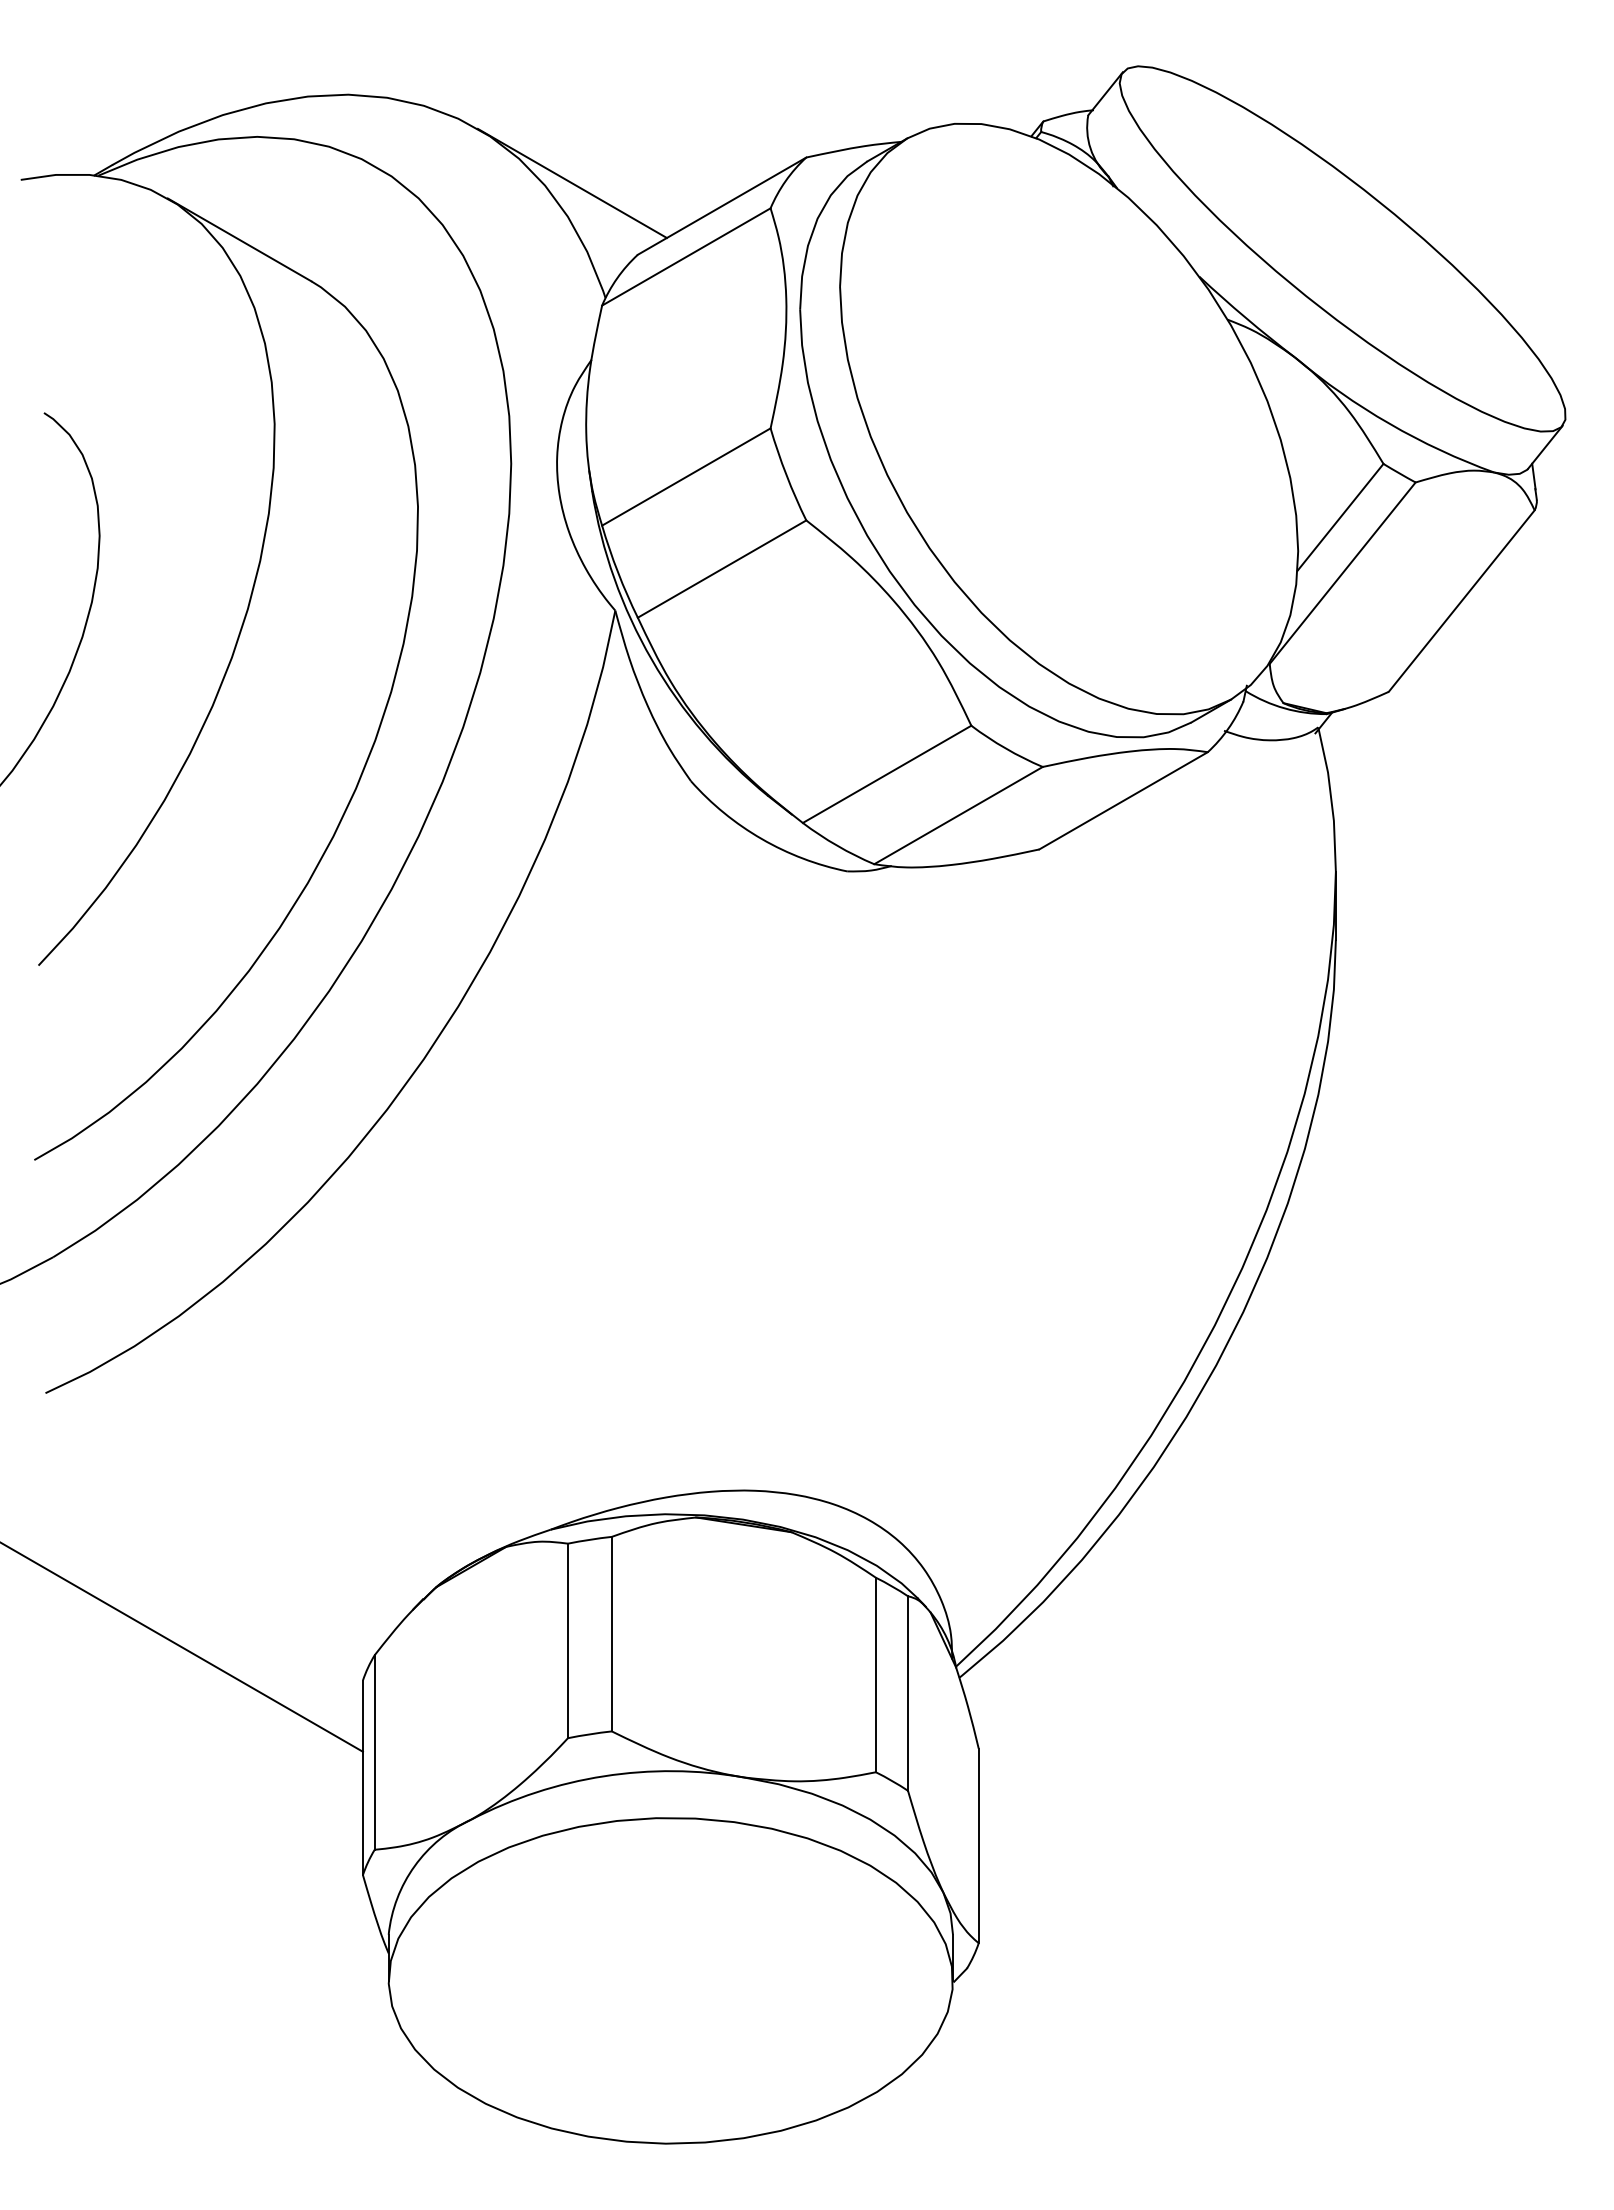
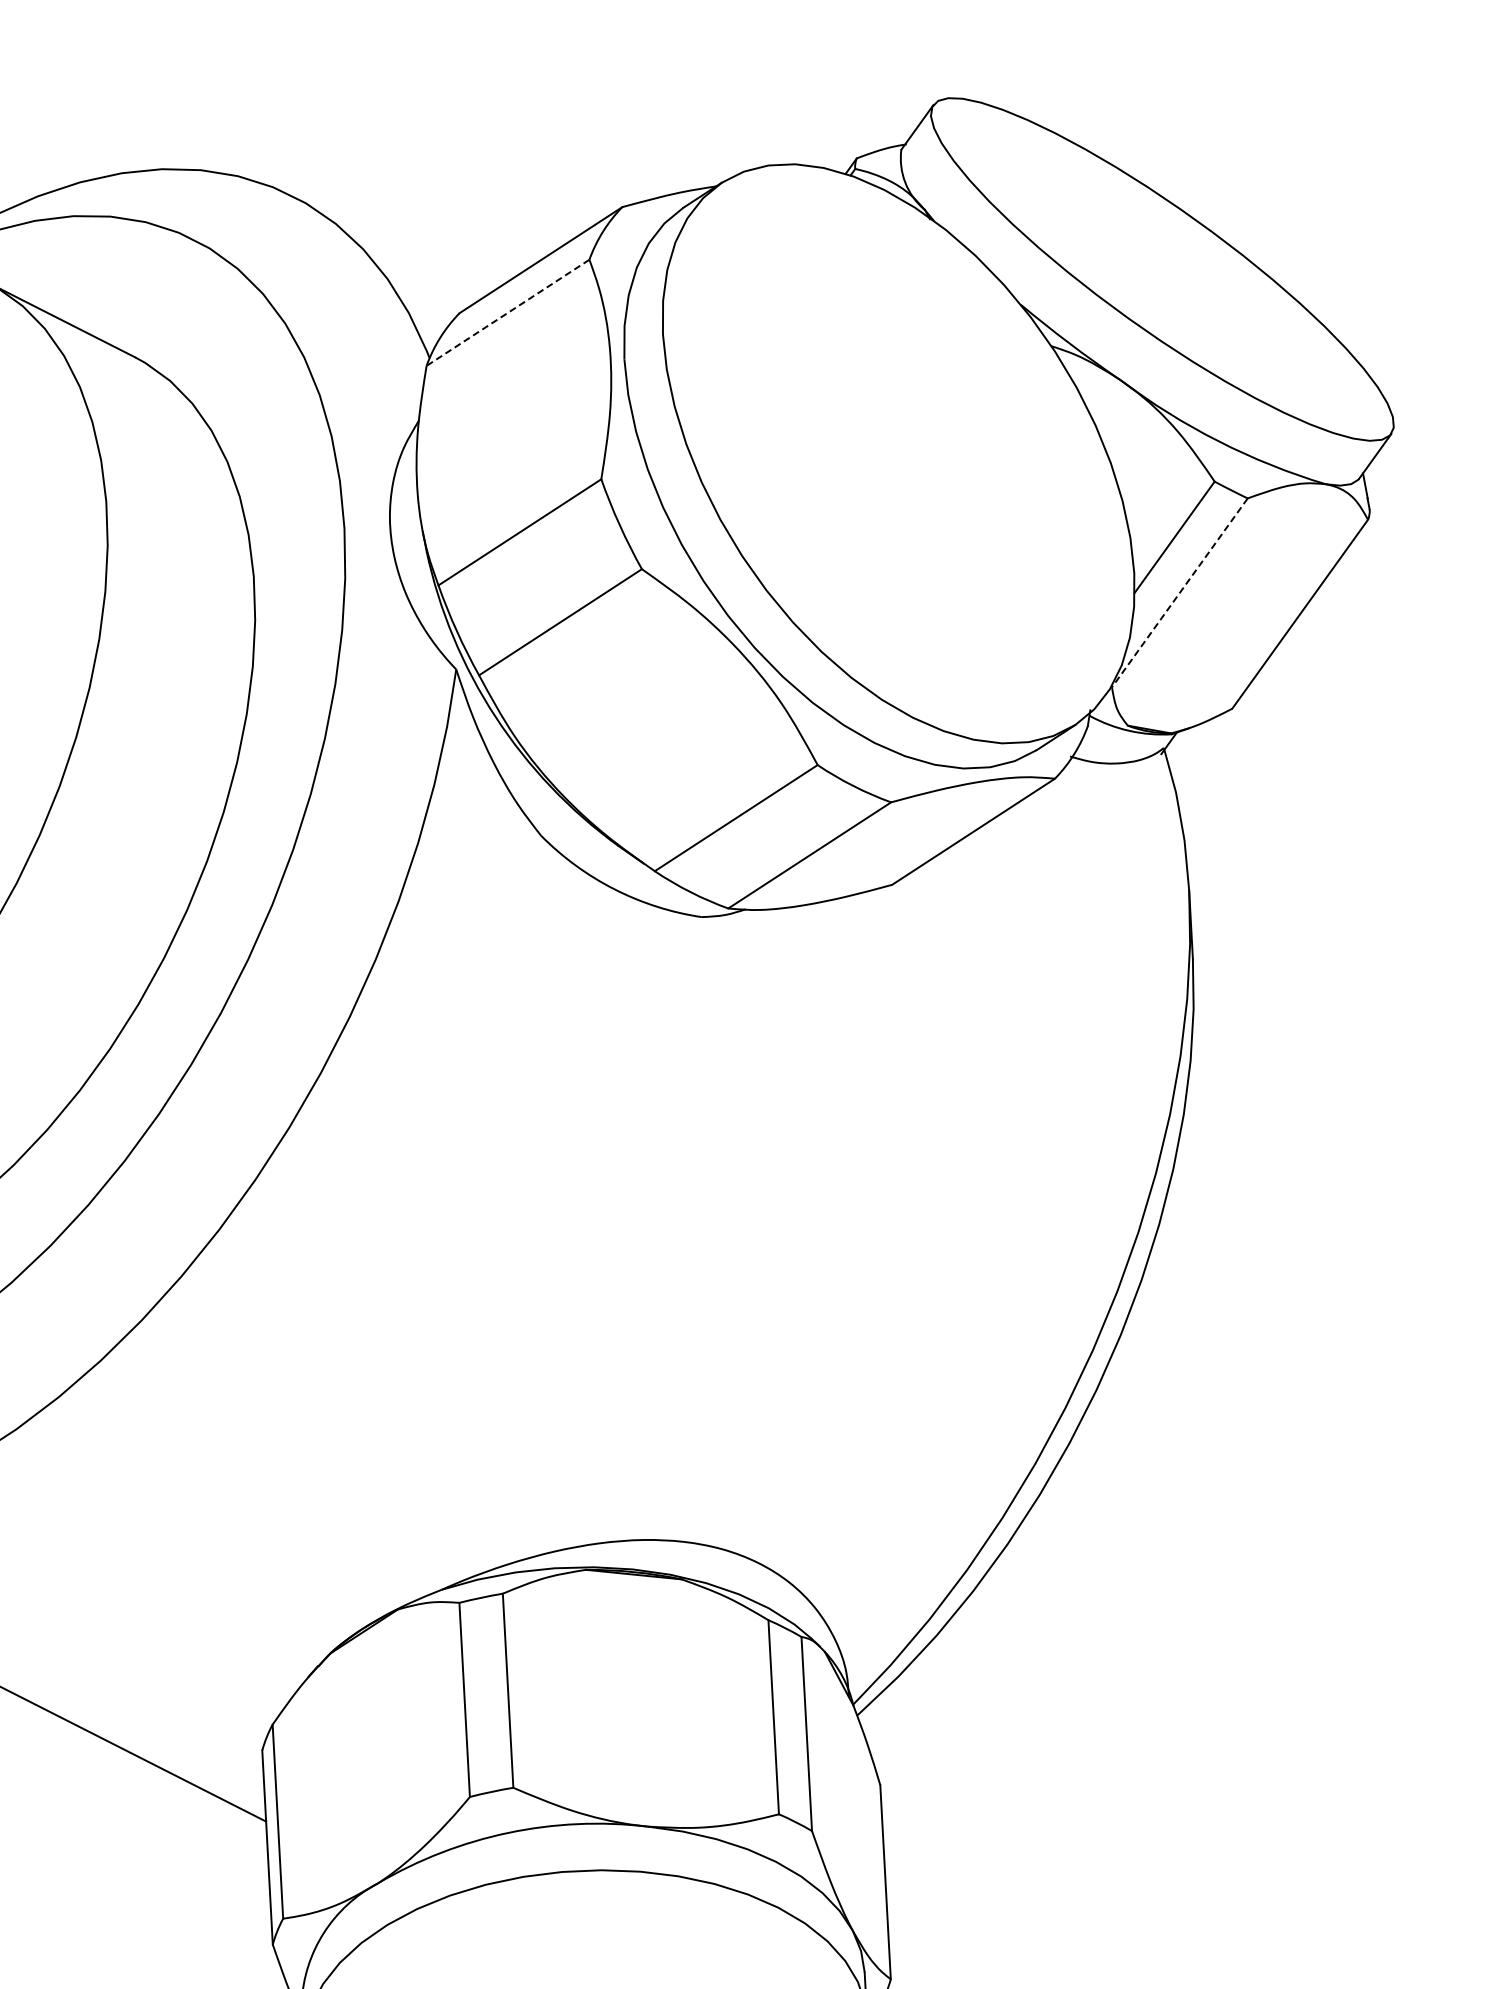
line: (571, 183) -> (389, 245), removed
line: (685, 257) -> (507, 313), solid -> dashed
line: (1342, 573) -> (1179, 593), solid -> dashed

